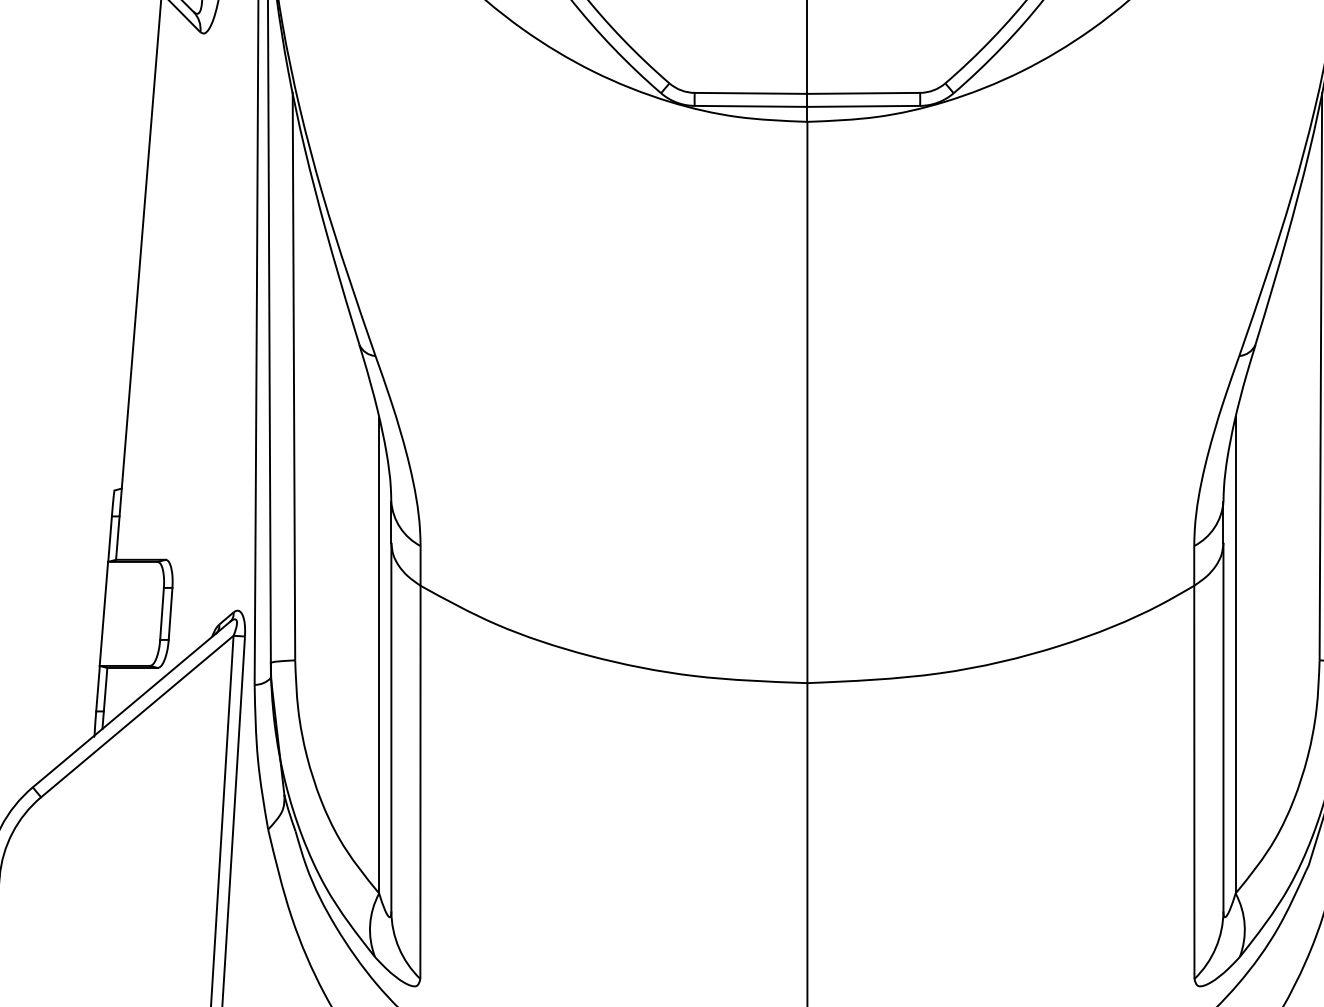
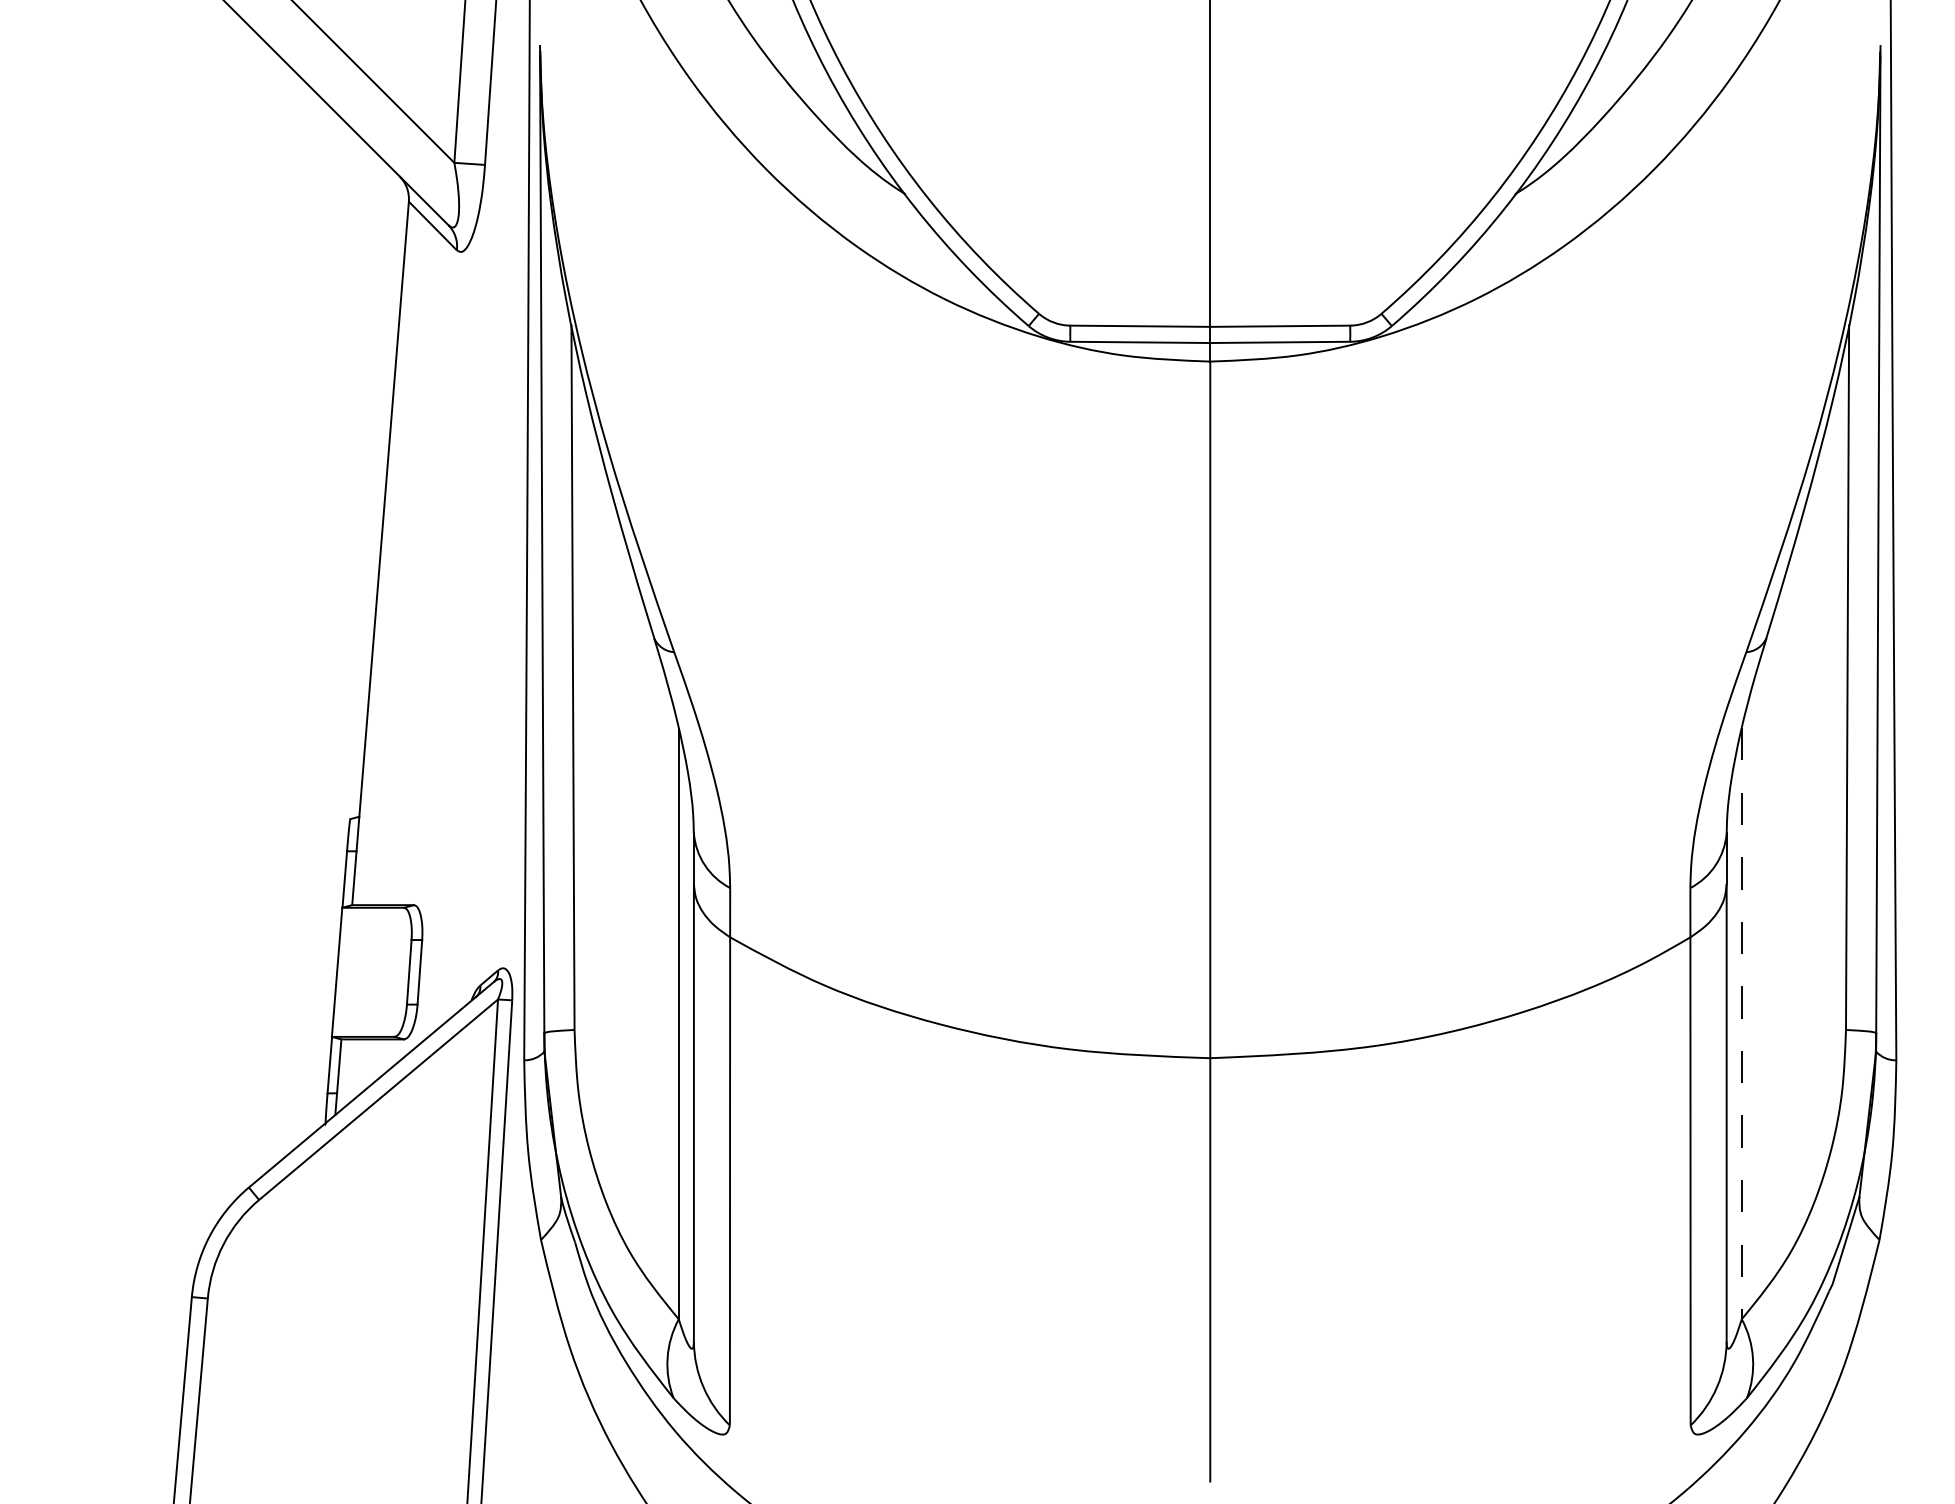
line: (1235, 655) -> (1741, 1023), solid -> dashed

